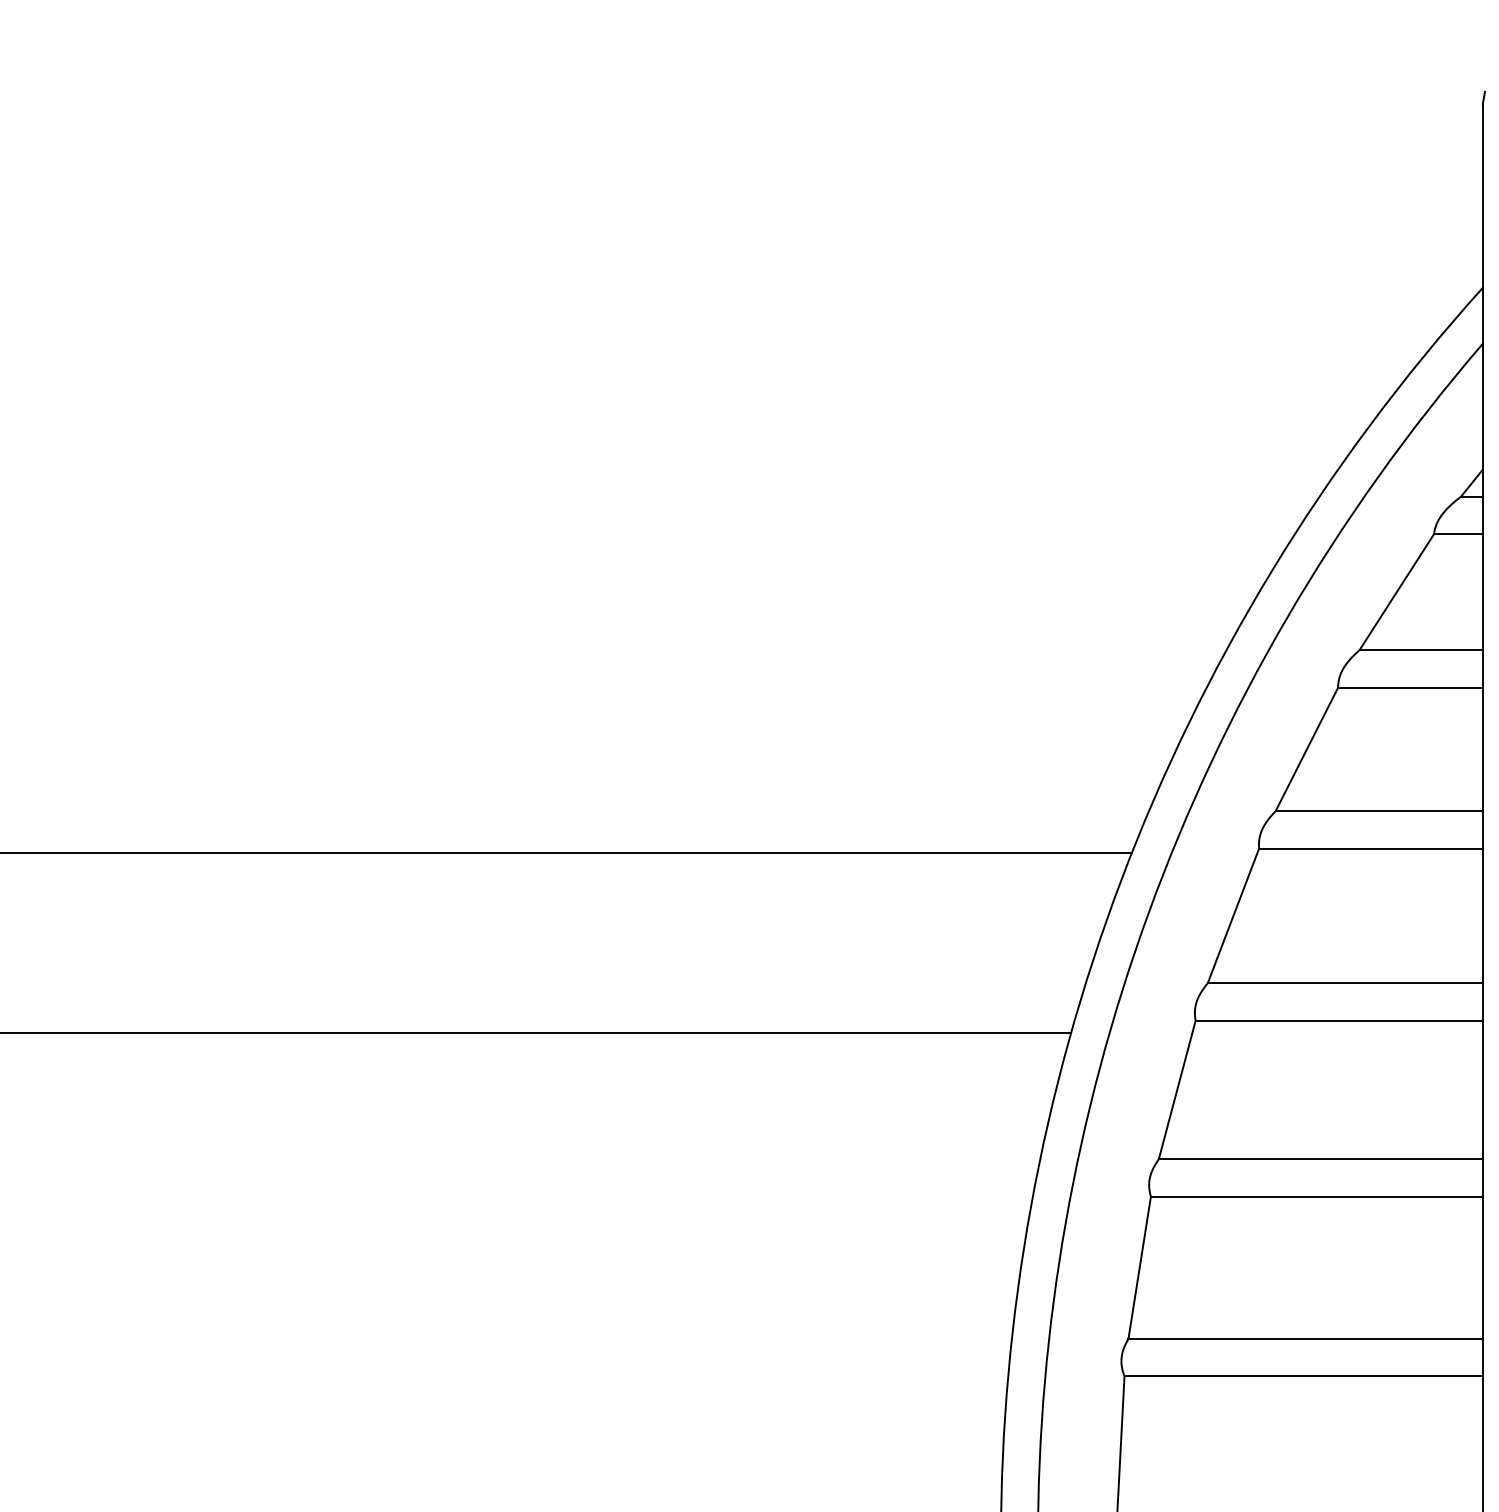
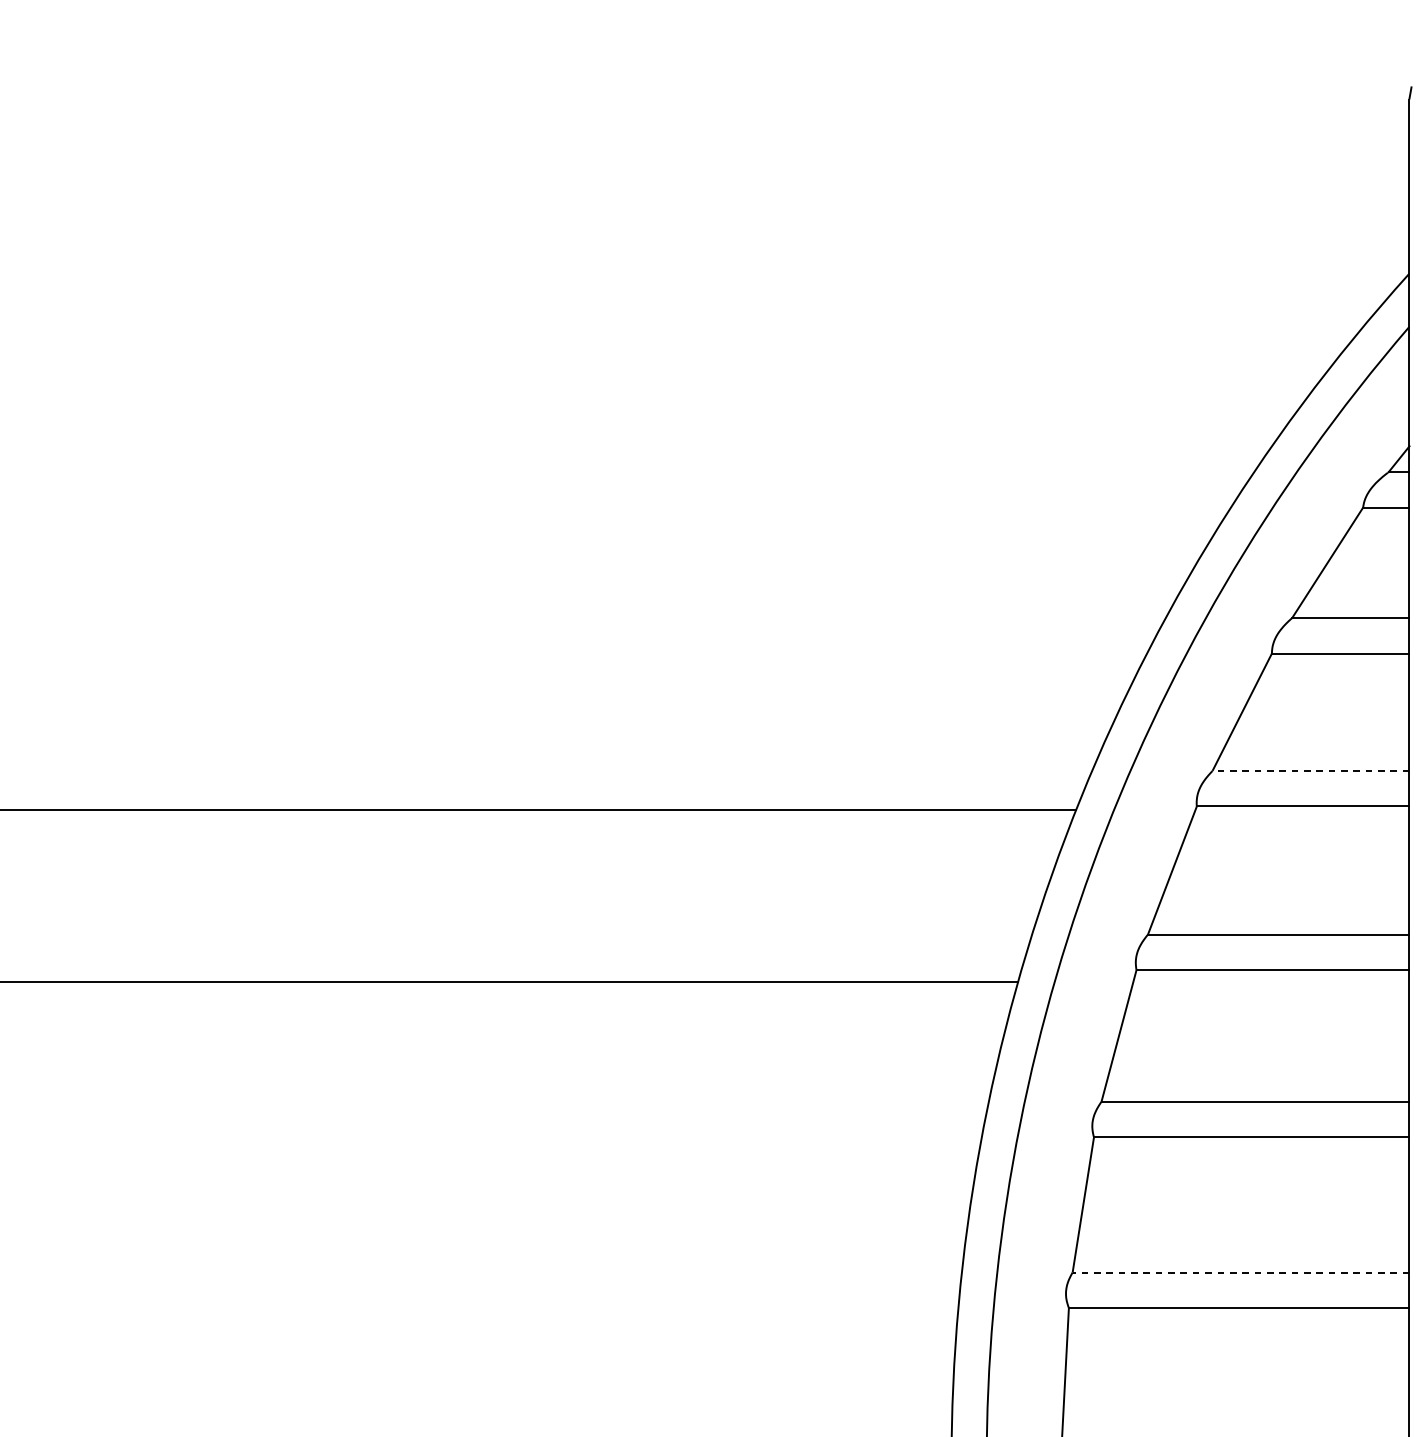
line: (1379, 811) -> (1311, 771), solid -> dashed
line: (1305, 1338) -> (1240, 1272), solid -> dashed

